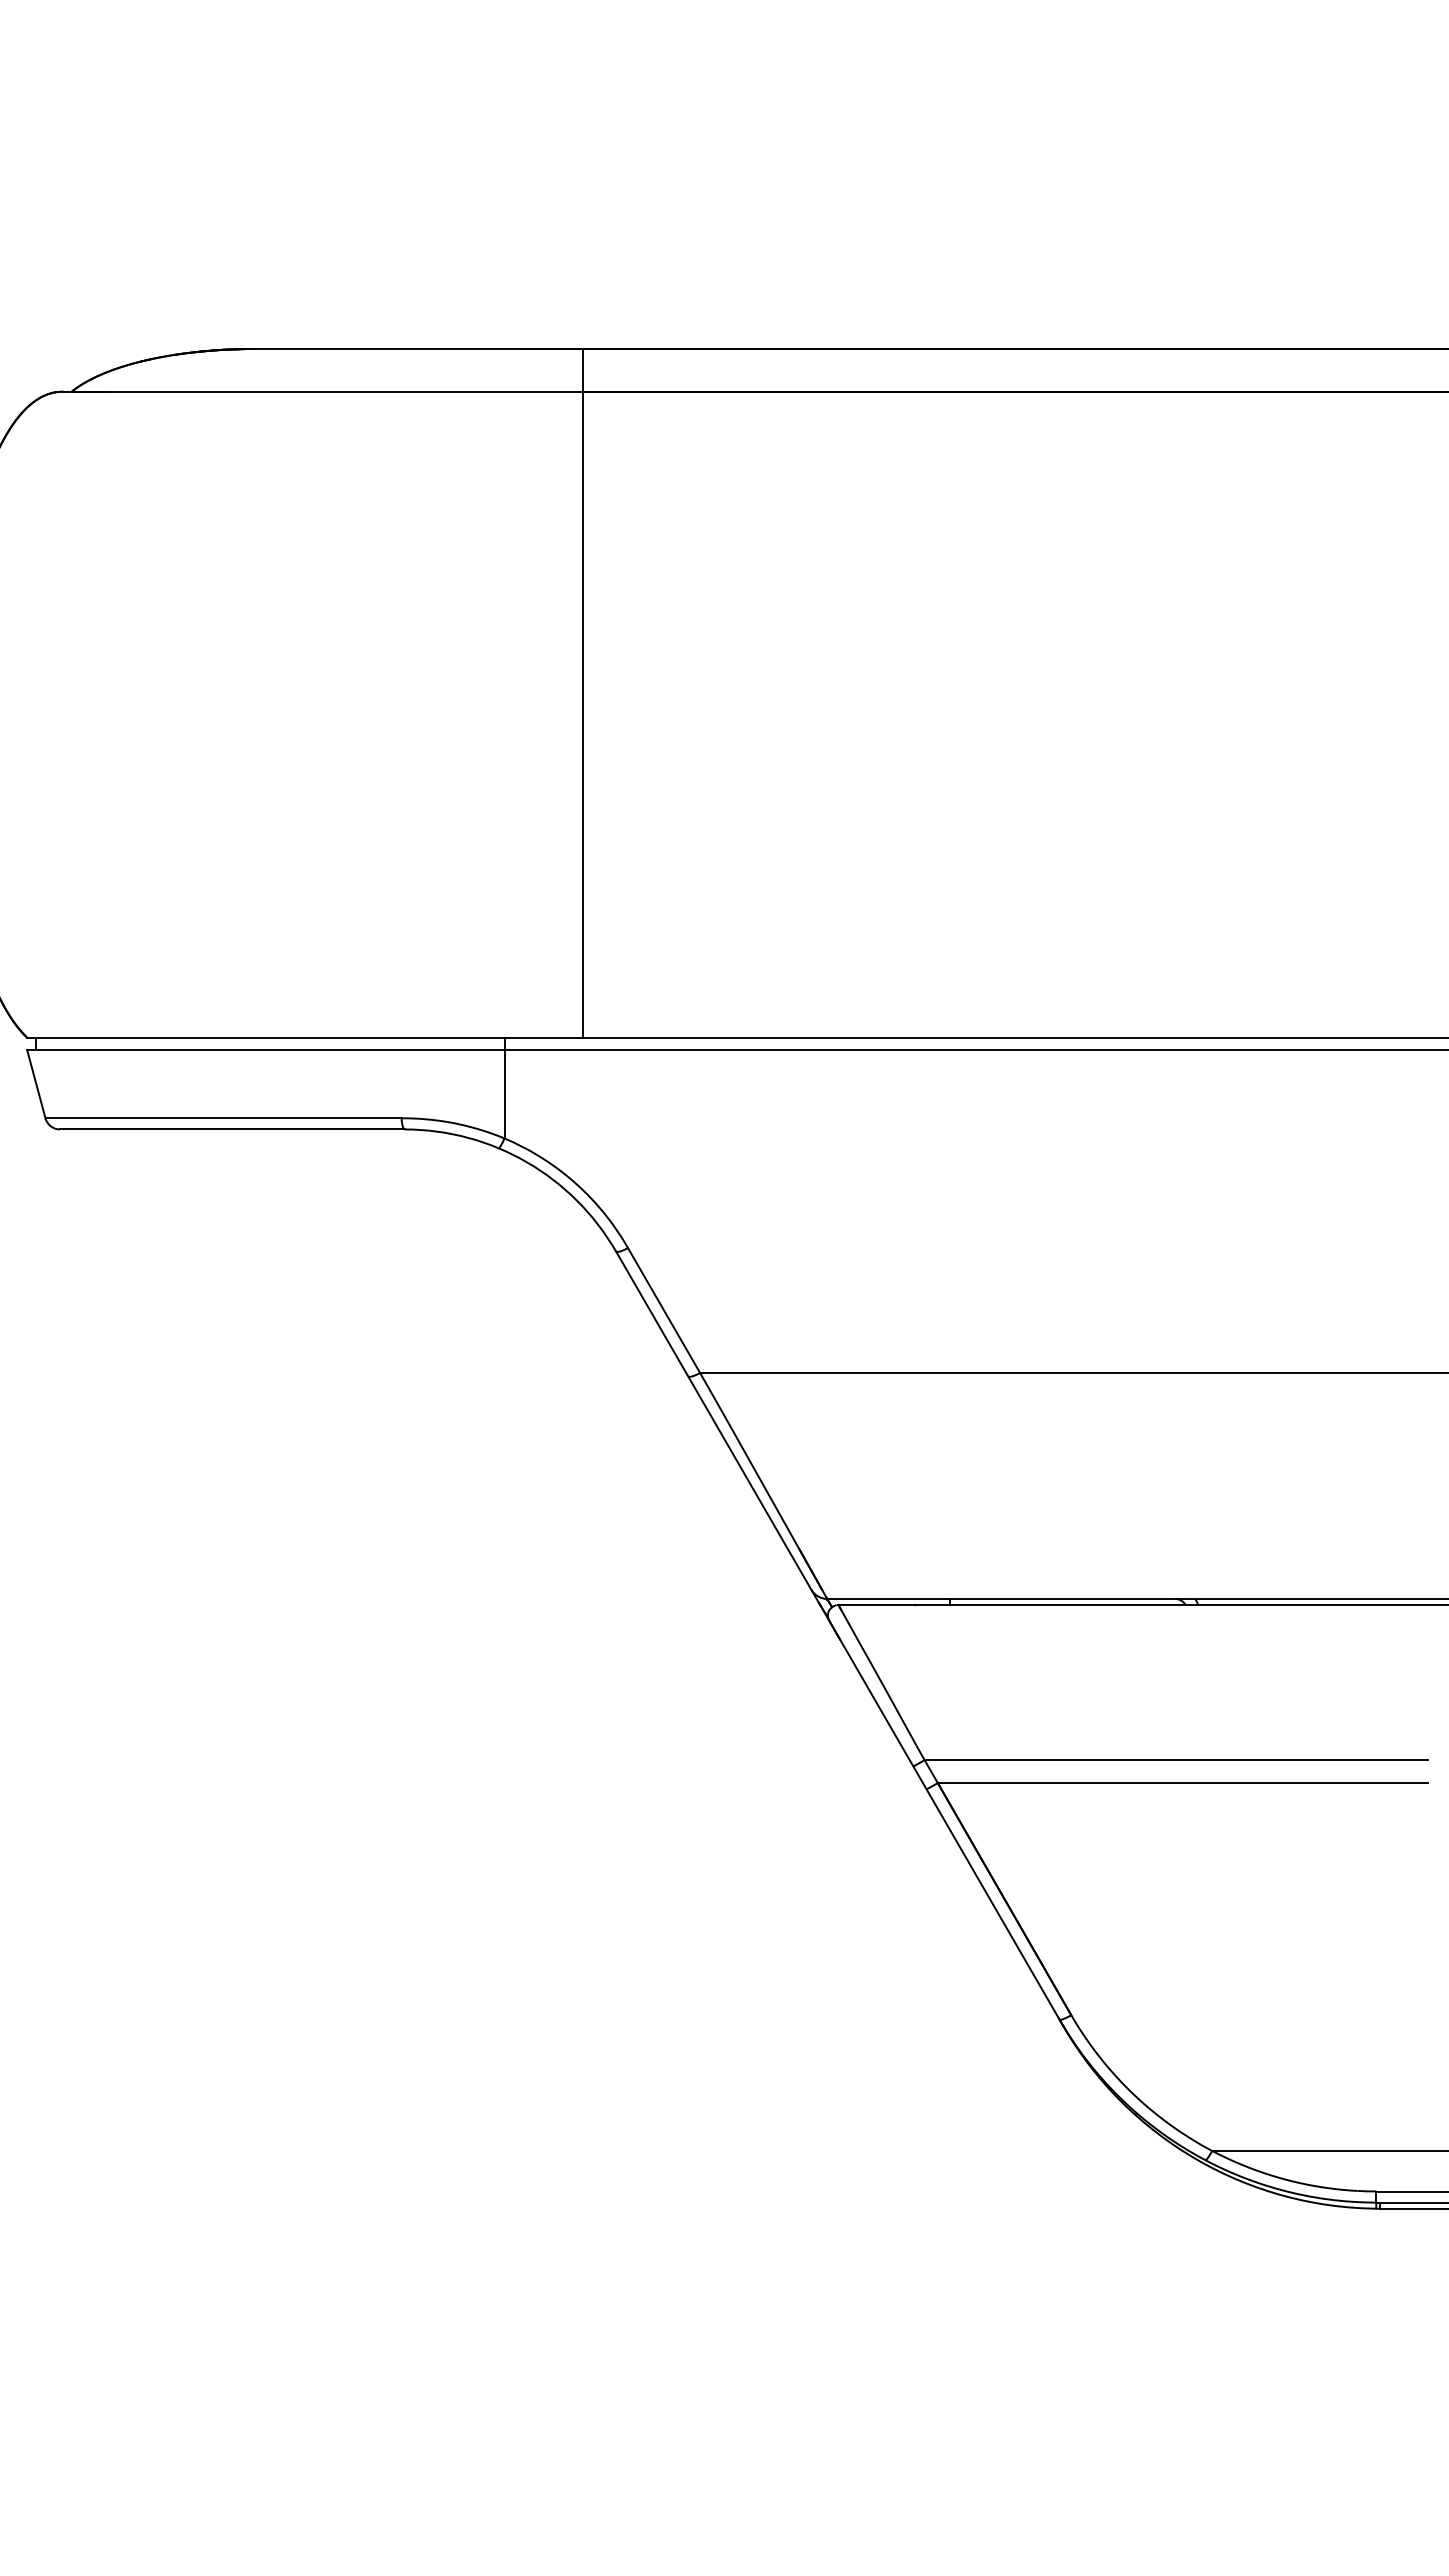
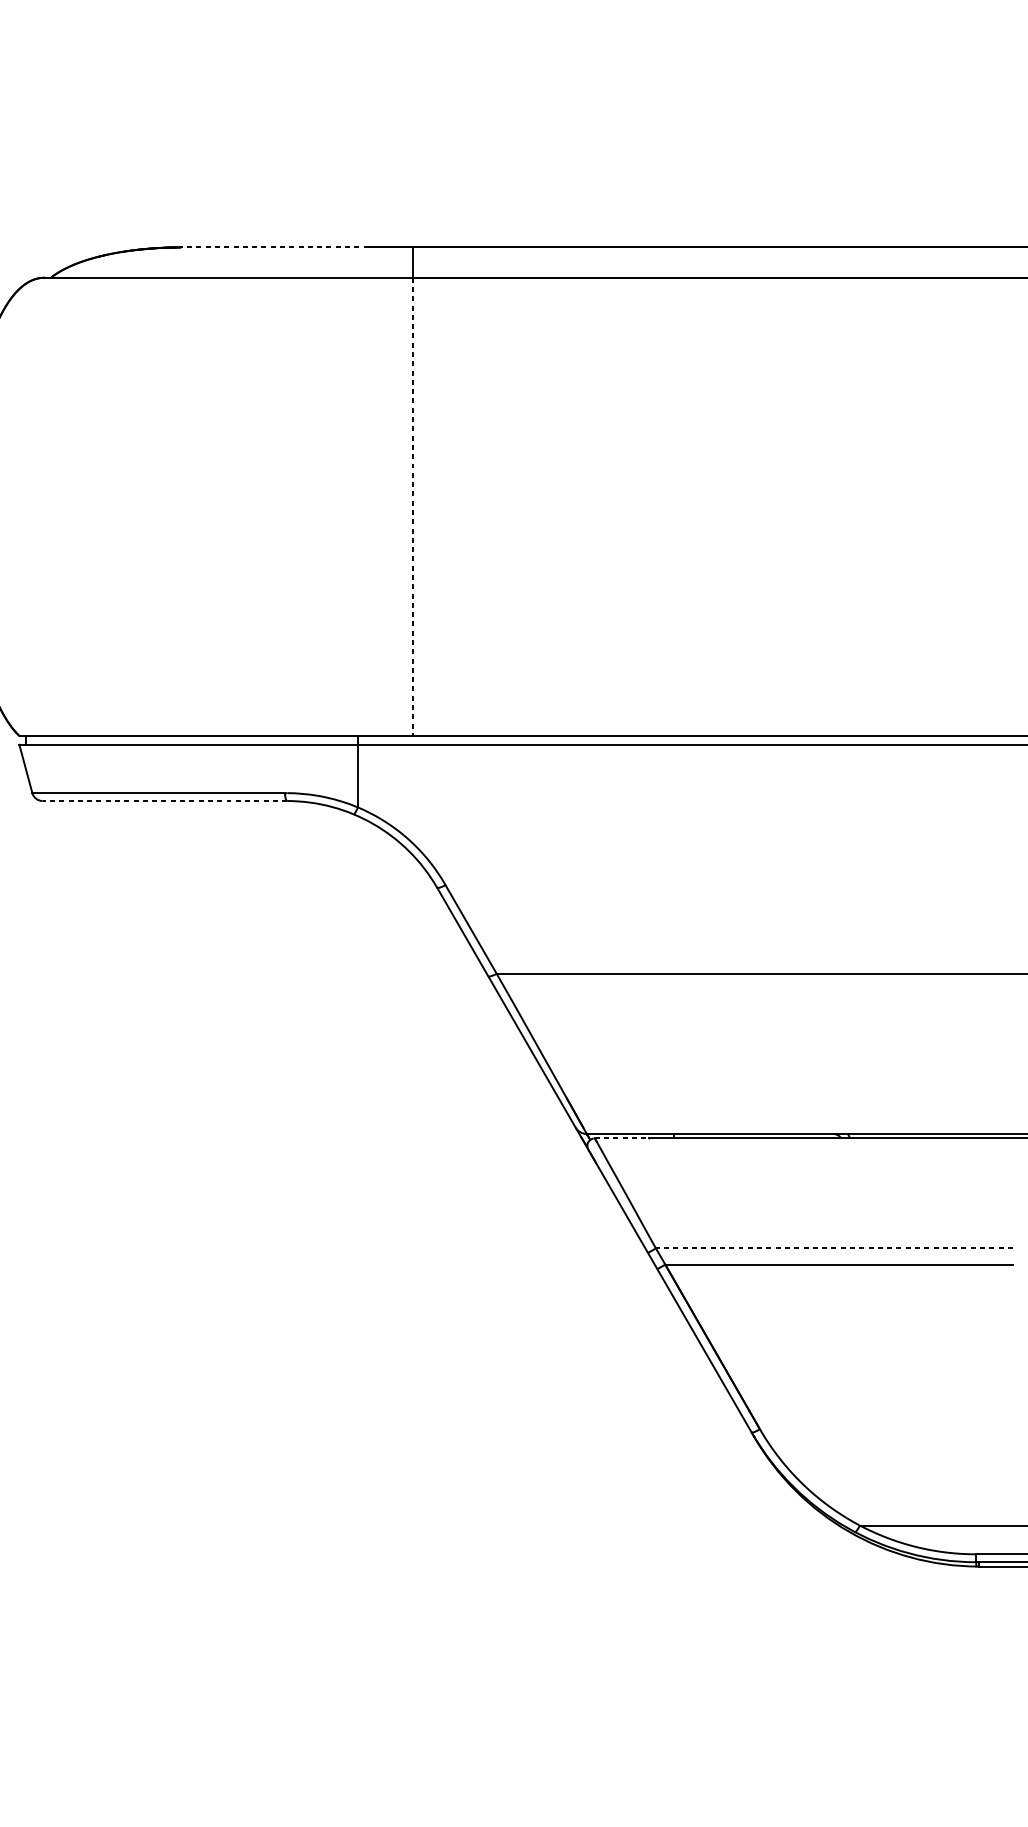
line: (386, 348) -> (274, 247), solid -> dashed
line: (582, 715) -> (413, 507), solid -> dashed
line: (231, 1129) -> (164, 801), solid -> dashed
line: (877, 1605) -> (622, 1138), solid -> dashed
line: (1176, 1760) -> (834, 1248), solid -> dashed

